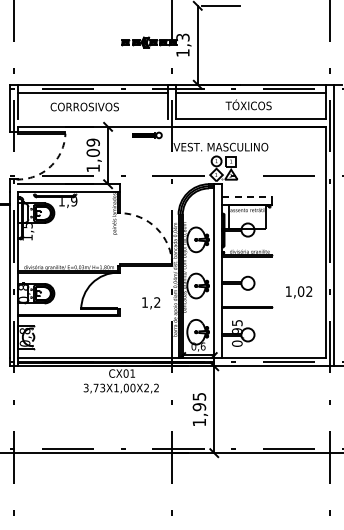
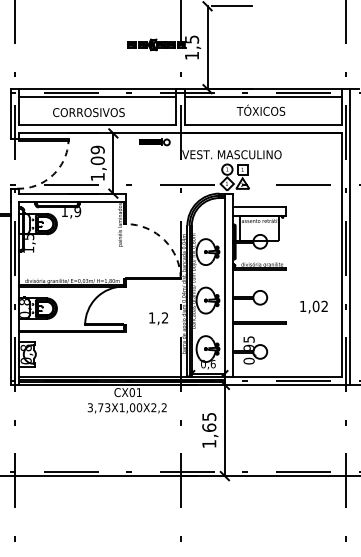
text: (182, 37) -> (191, 39), 1,3 -> 1,5
line: (93, 118) -> (98, 124), added
line: (247, 197) -> (259, 207), dashed -> solid
text: (199, 407) -> (209, 428), 1,95 -> 1,65

